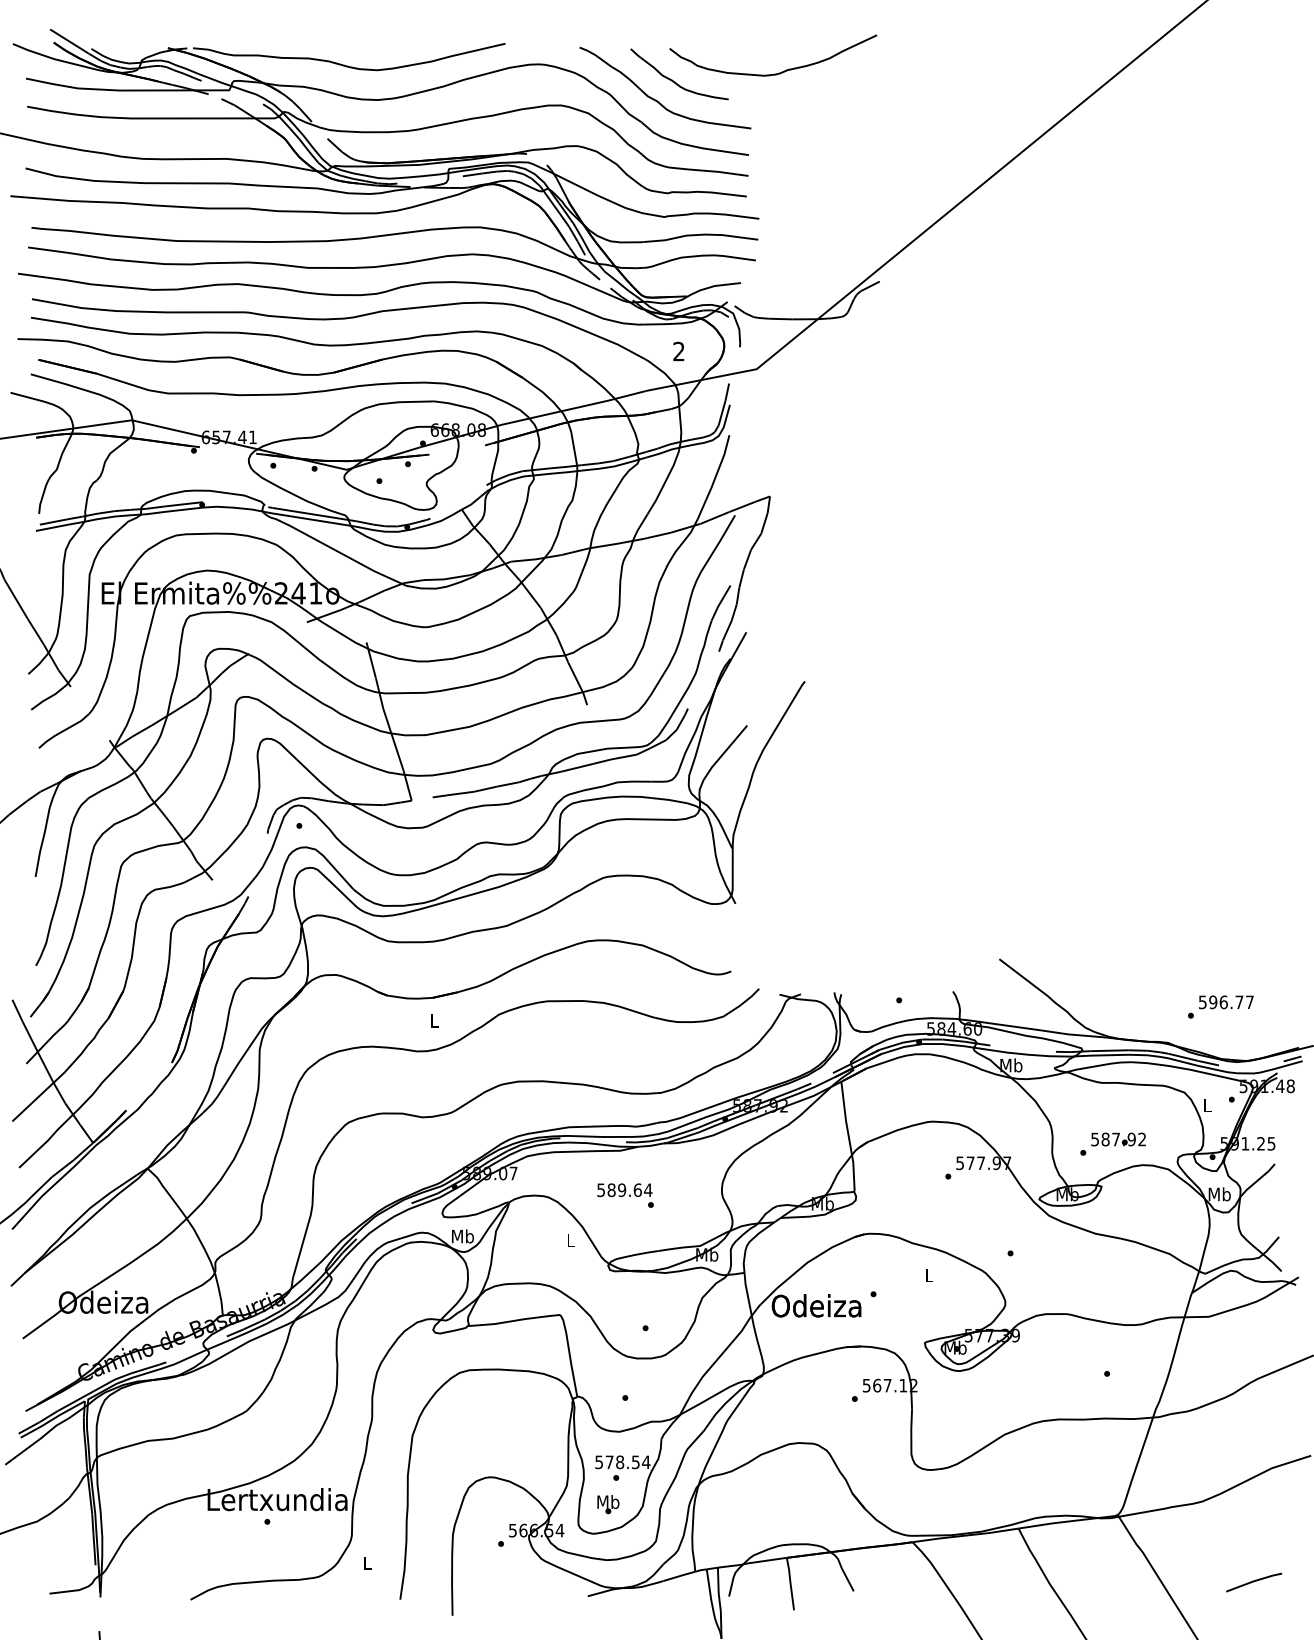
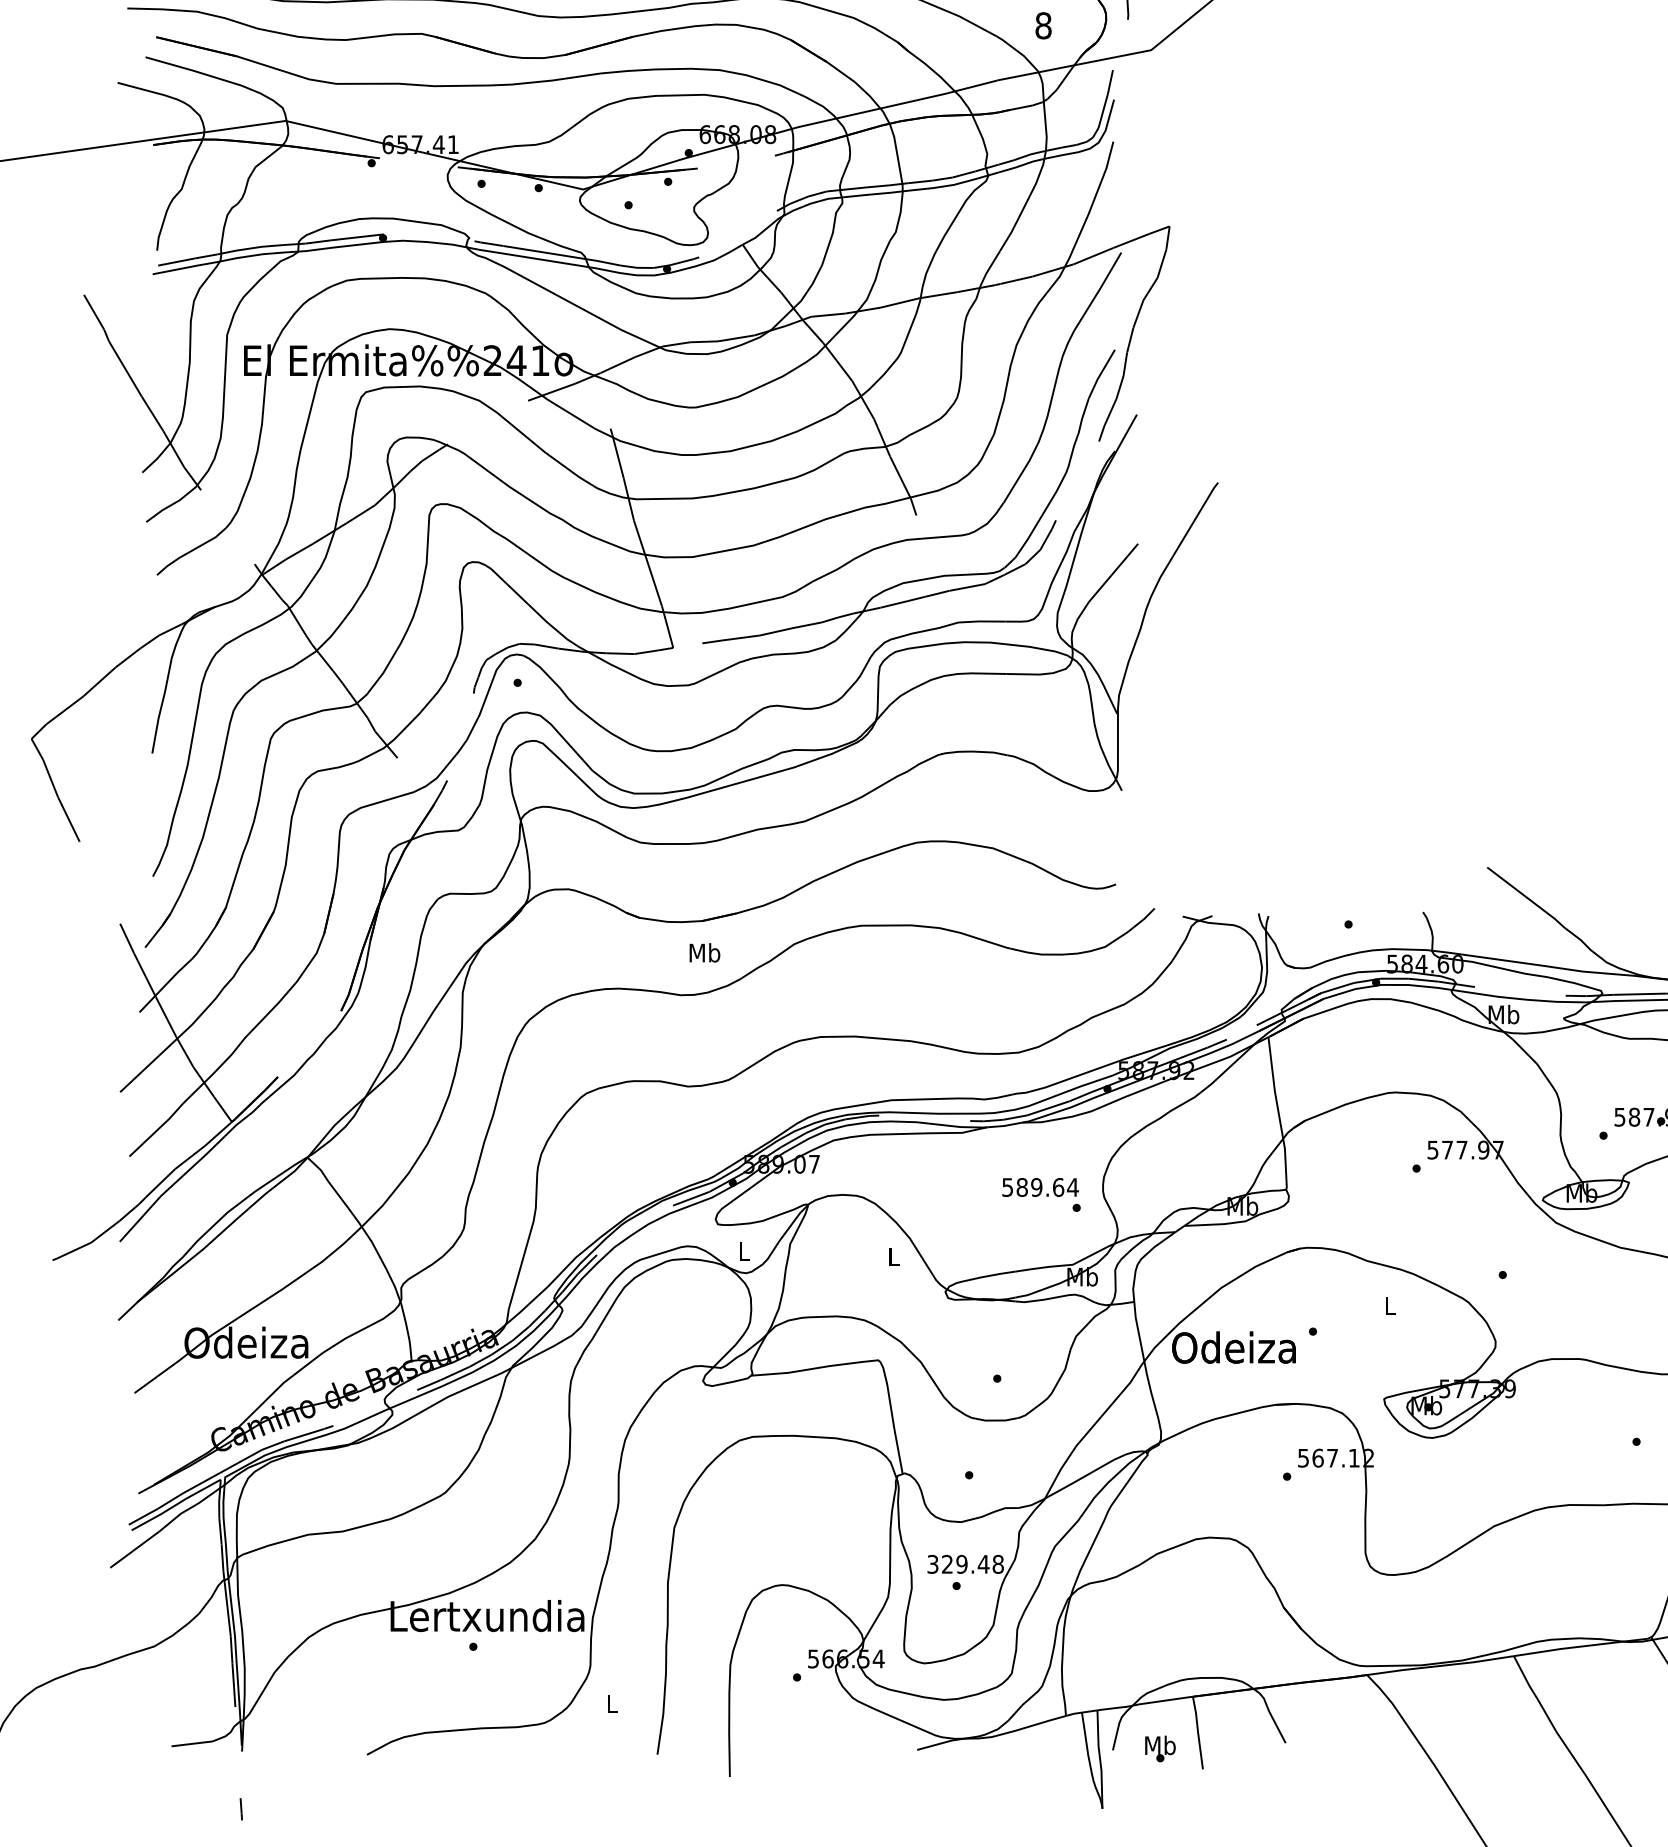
text: (678, 351) -> (1042, 25), 2 -> 8
text: (434, 1020) -> (704, 952), L -> Mb
text: (625, 1195) -> (1041, 1194), moved
text: (462, 1236) -> (743, 1251), Mb -> L
text: (622, 1462) -> (965, 1564), 578.54 -> 329.48
text: (608, 1504) -> (1160, 1748), moved

